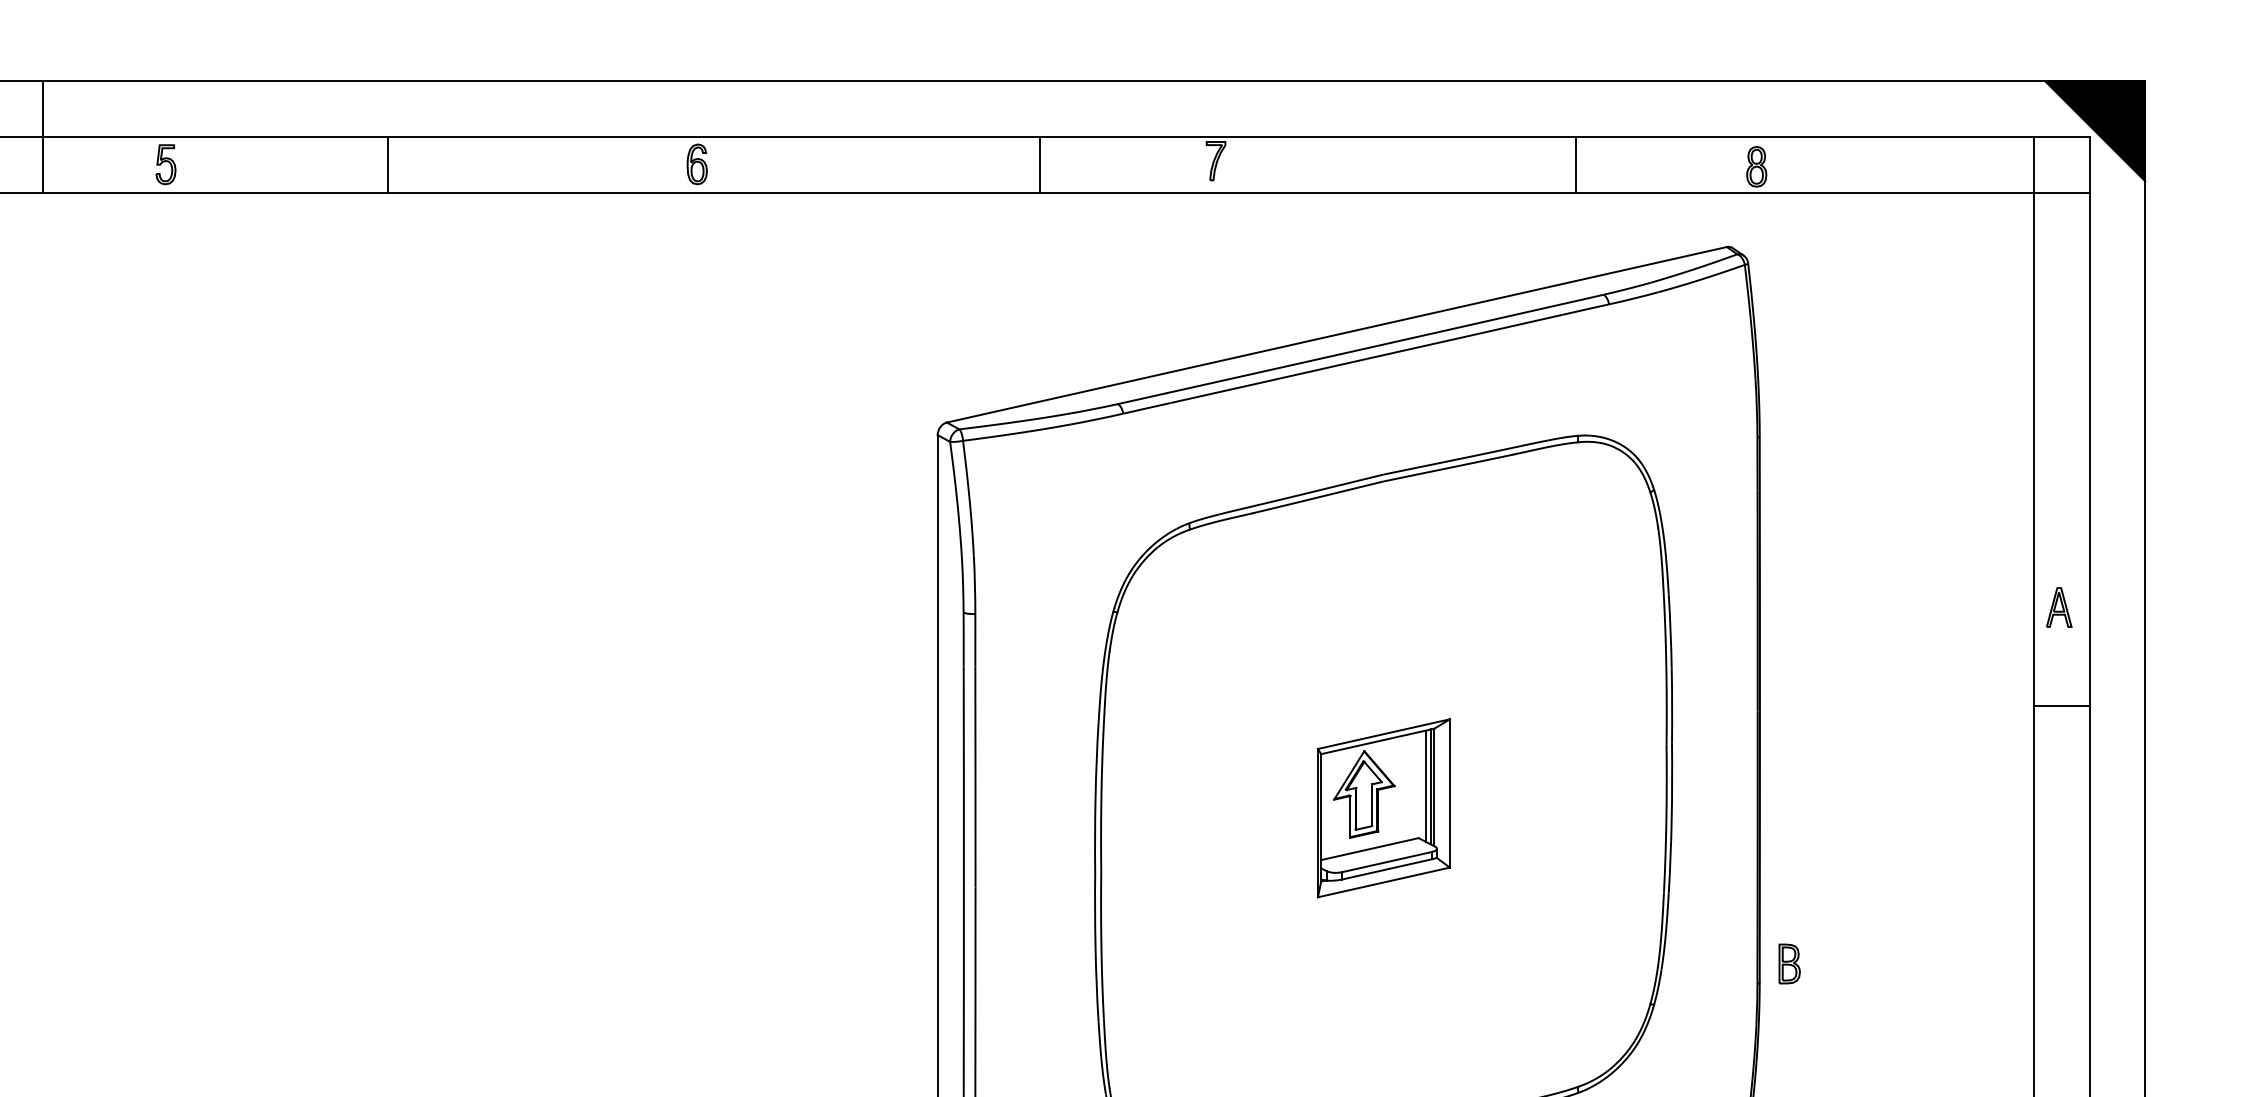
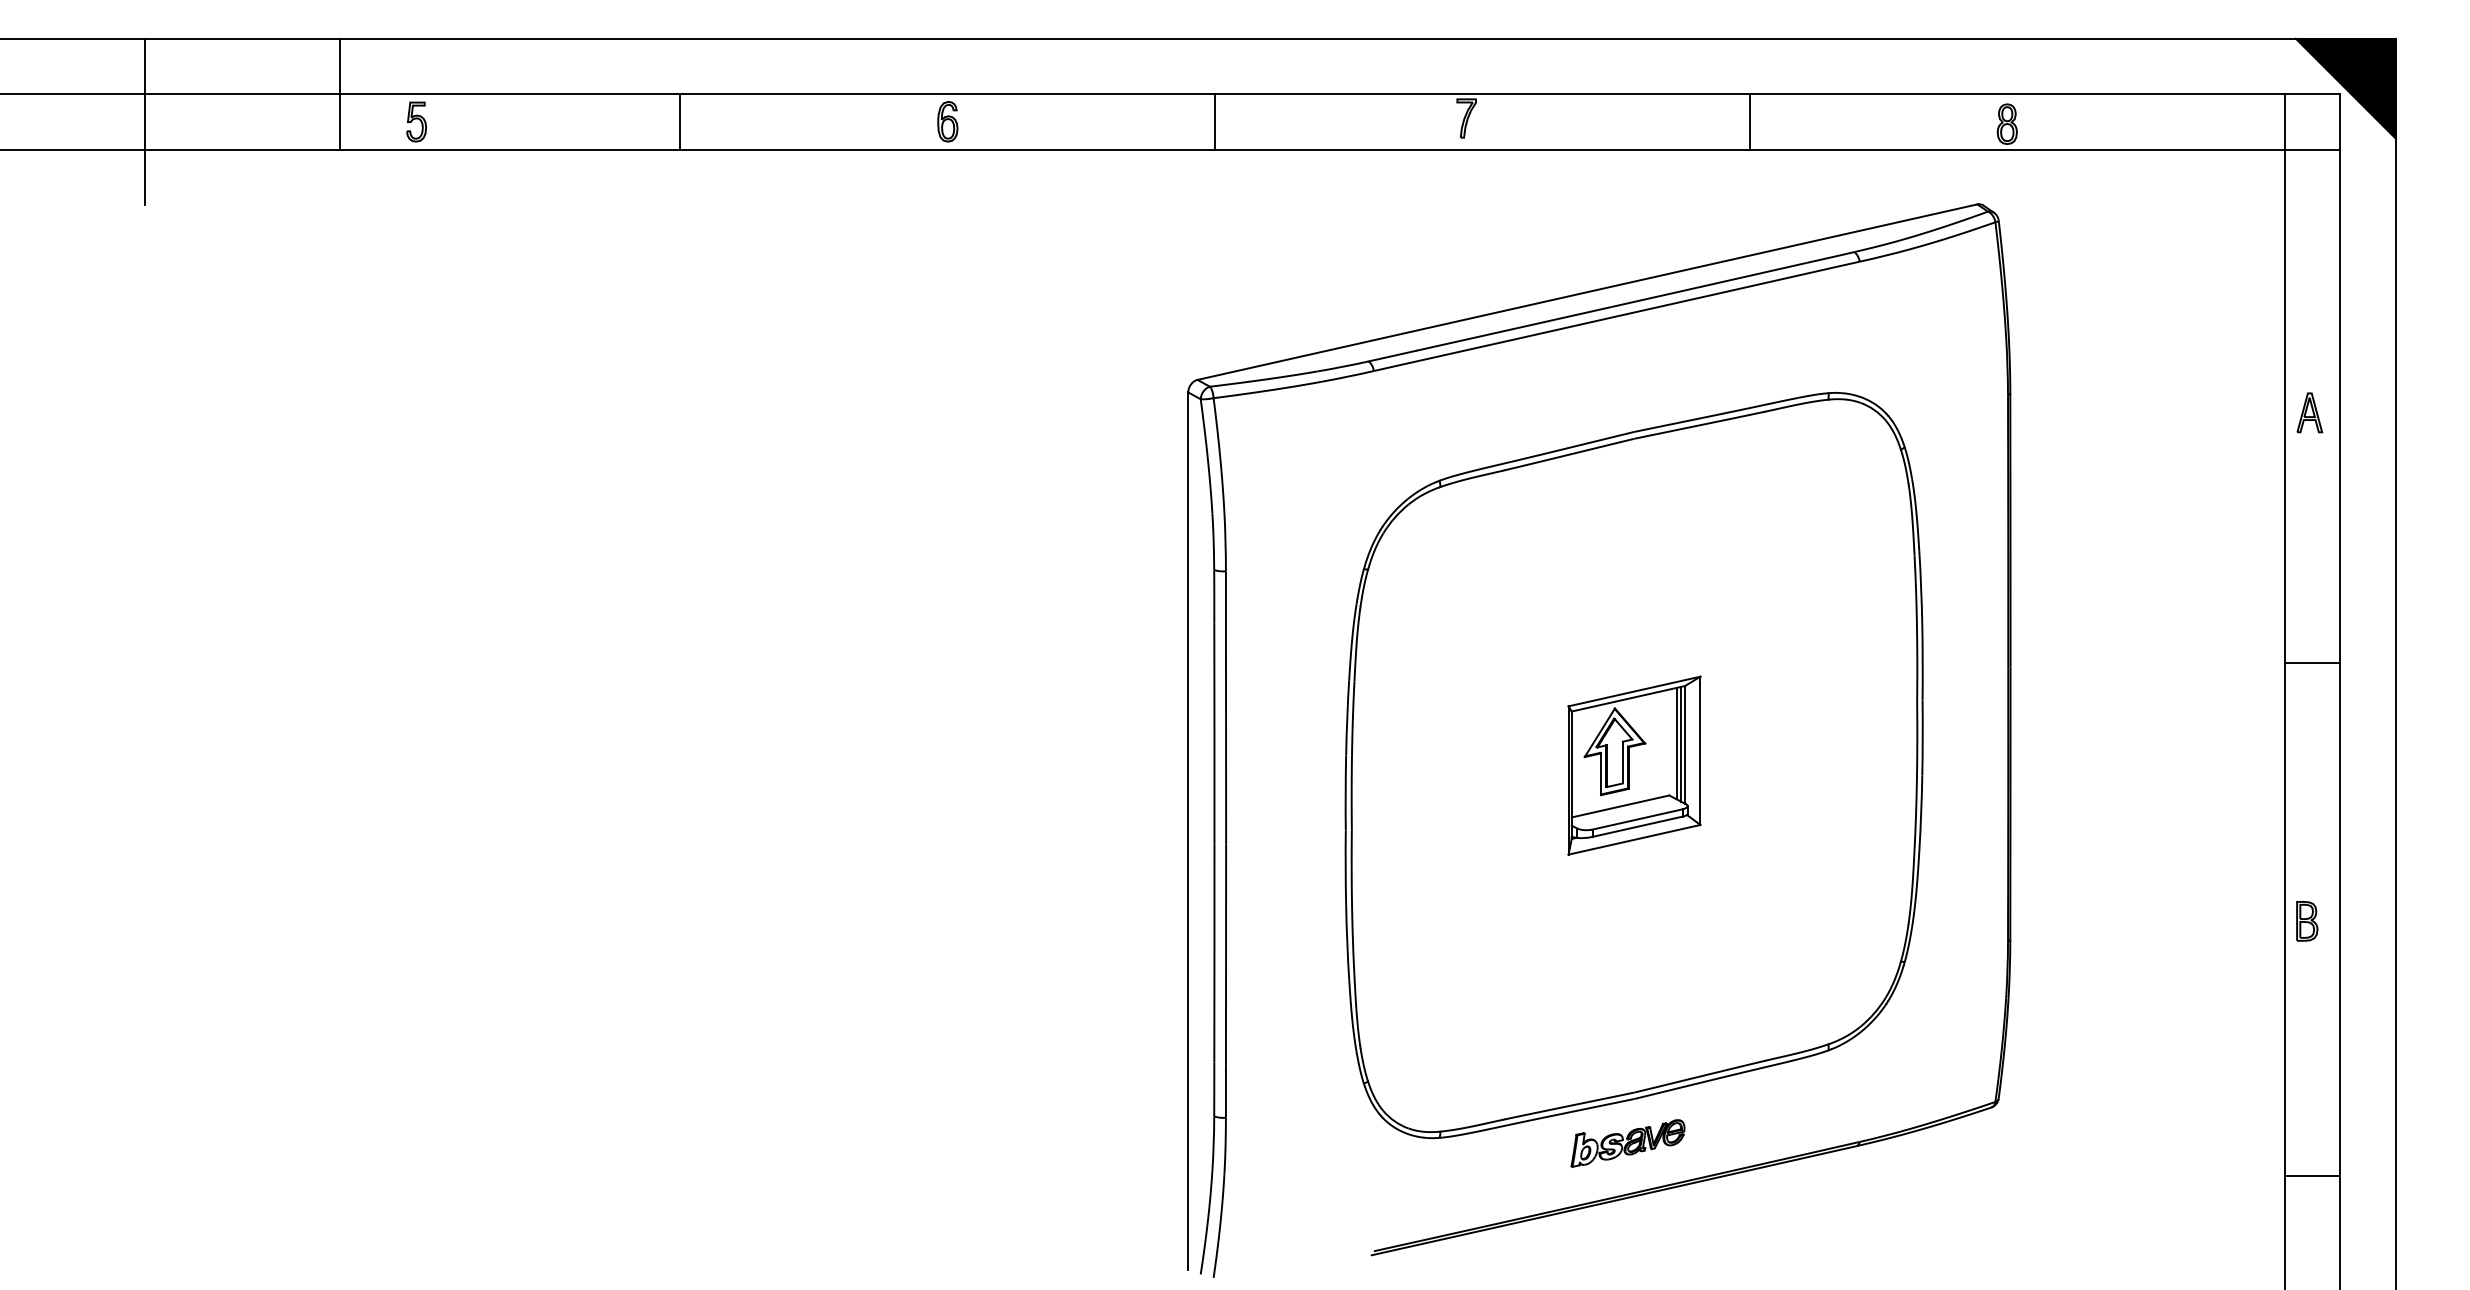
line: (42, 136) -> (339, 93), moved
line: (387, 164) -> (680, 121), moved
line: (1040, 164) -> (1215, 121), moved
line: (1575, 164) -> (1749, 121), moved
part: (2058, 607) -> (2309, 412), moved
part: (1789, 964) -> (2307, 921), moved

